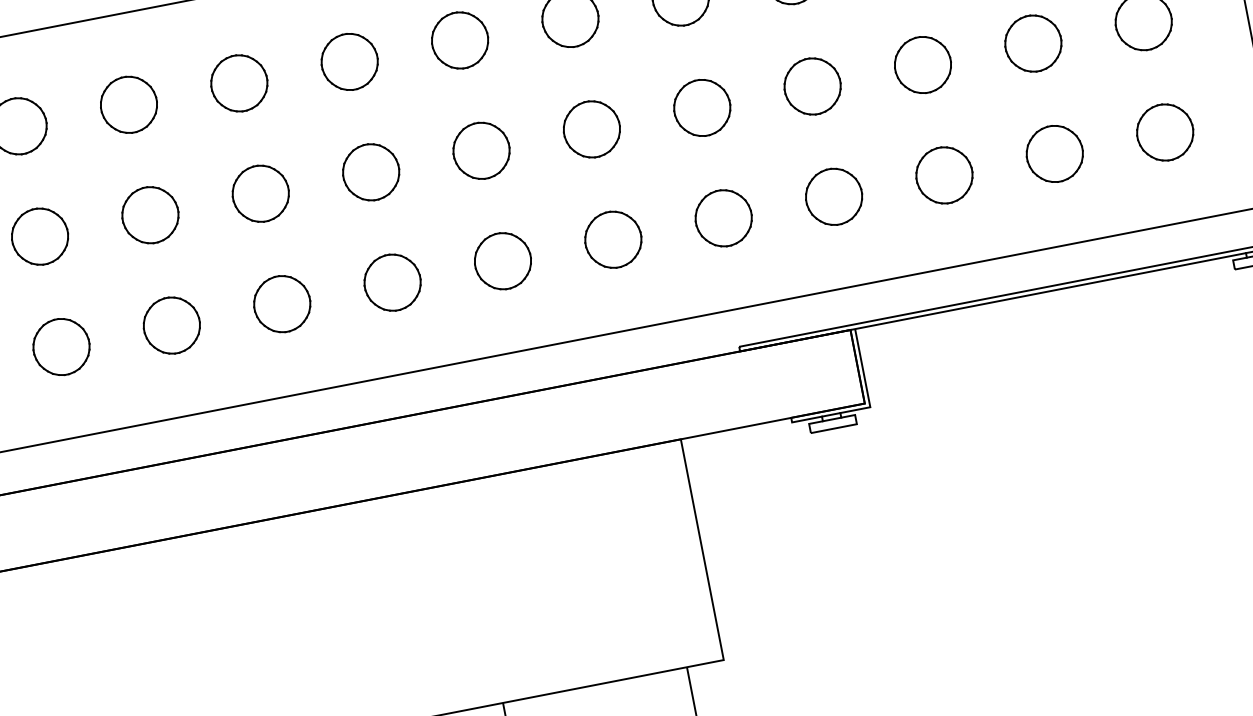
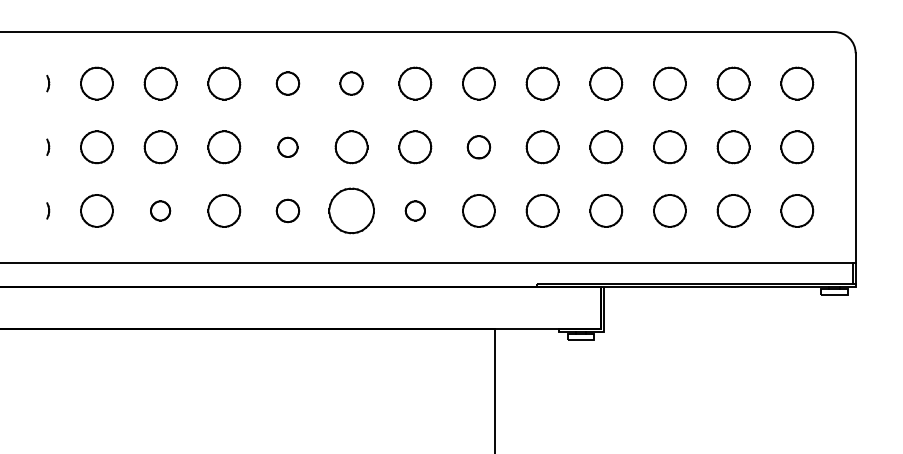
part: (349, 61) -> (351, 83), size x0.7
part: (238, 83) -> (287, 83), size x0.7
part: (591, 129) -> (478, 147), size x0.7
part: (260, 194) -> (287, 147), size x0.6
part: (503, 260) -> (415, 210), size x0.6
part: (392, 281) -> (351, 210), size x1.4
part: (281, 303) -> (287, 210), size x0.7
part: (61, 346) -> (160, 210), size x0.6

